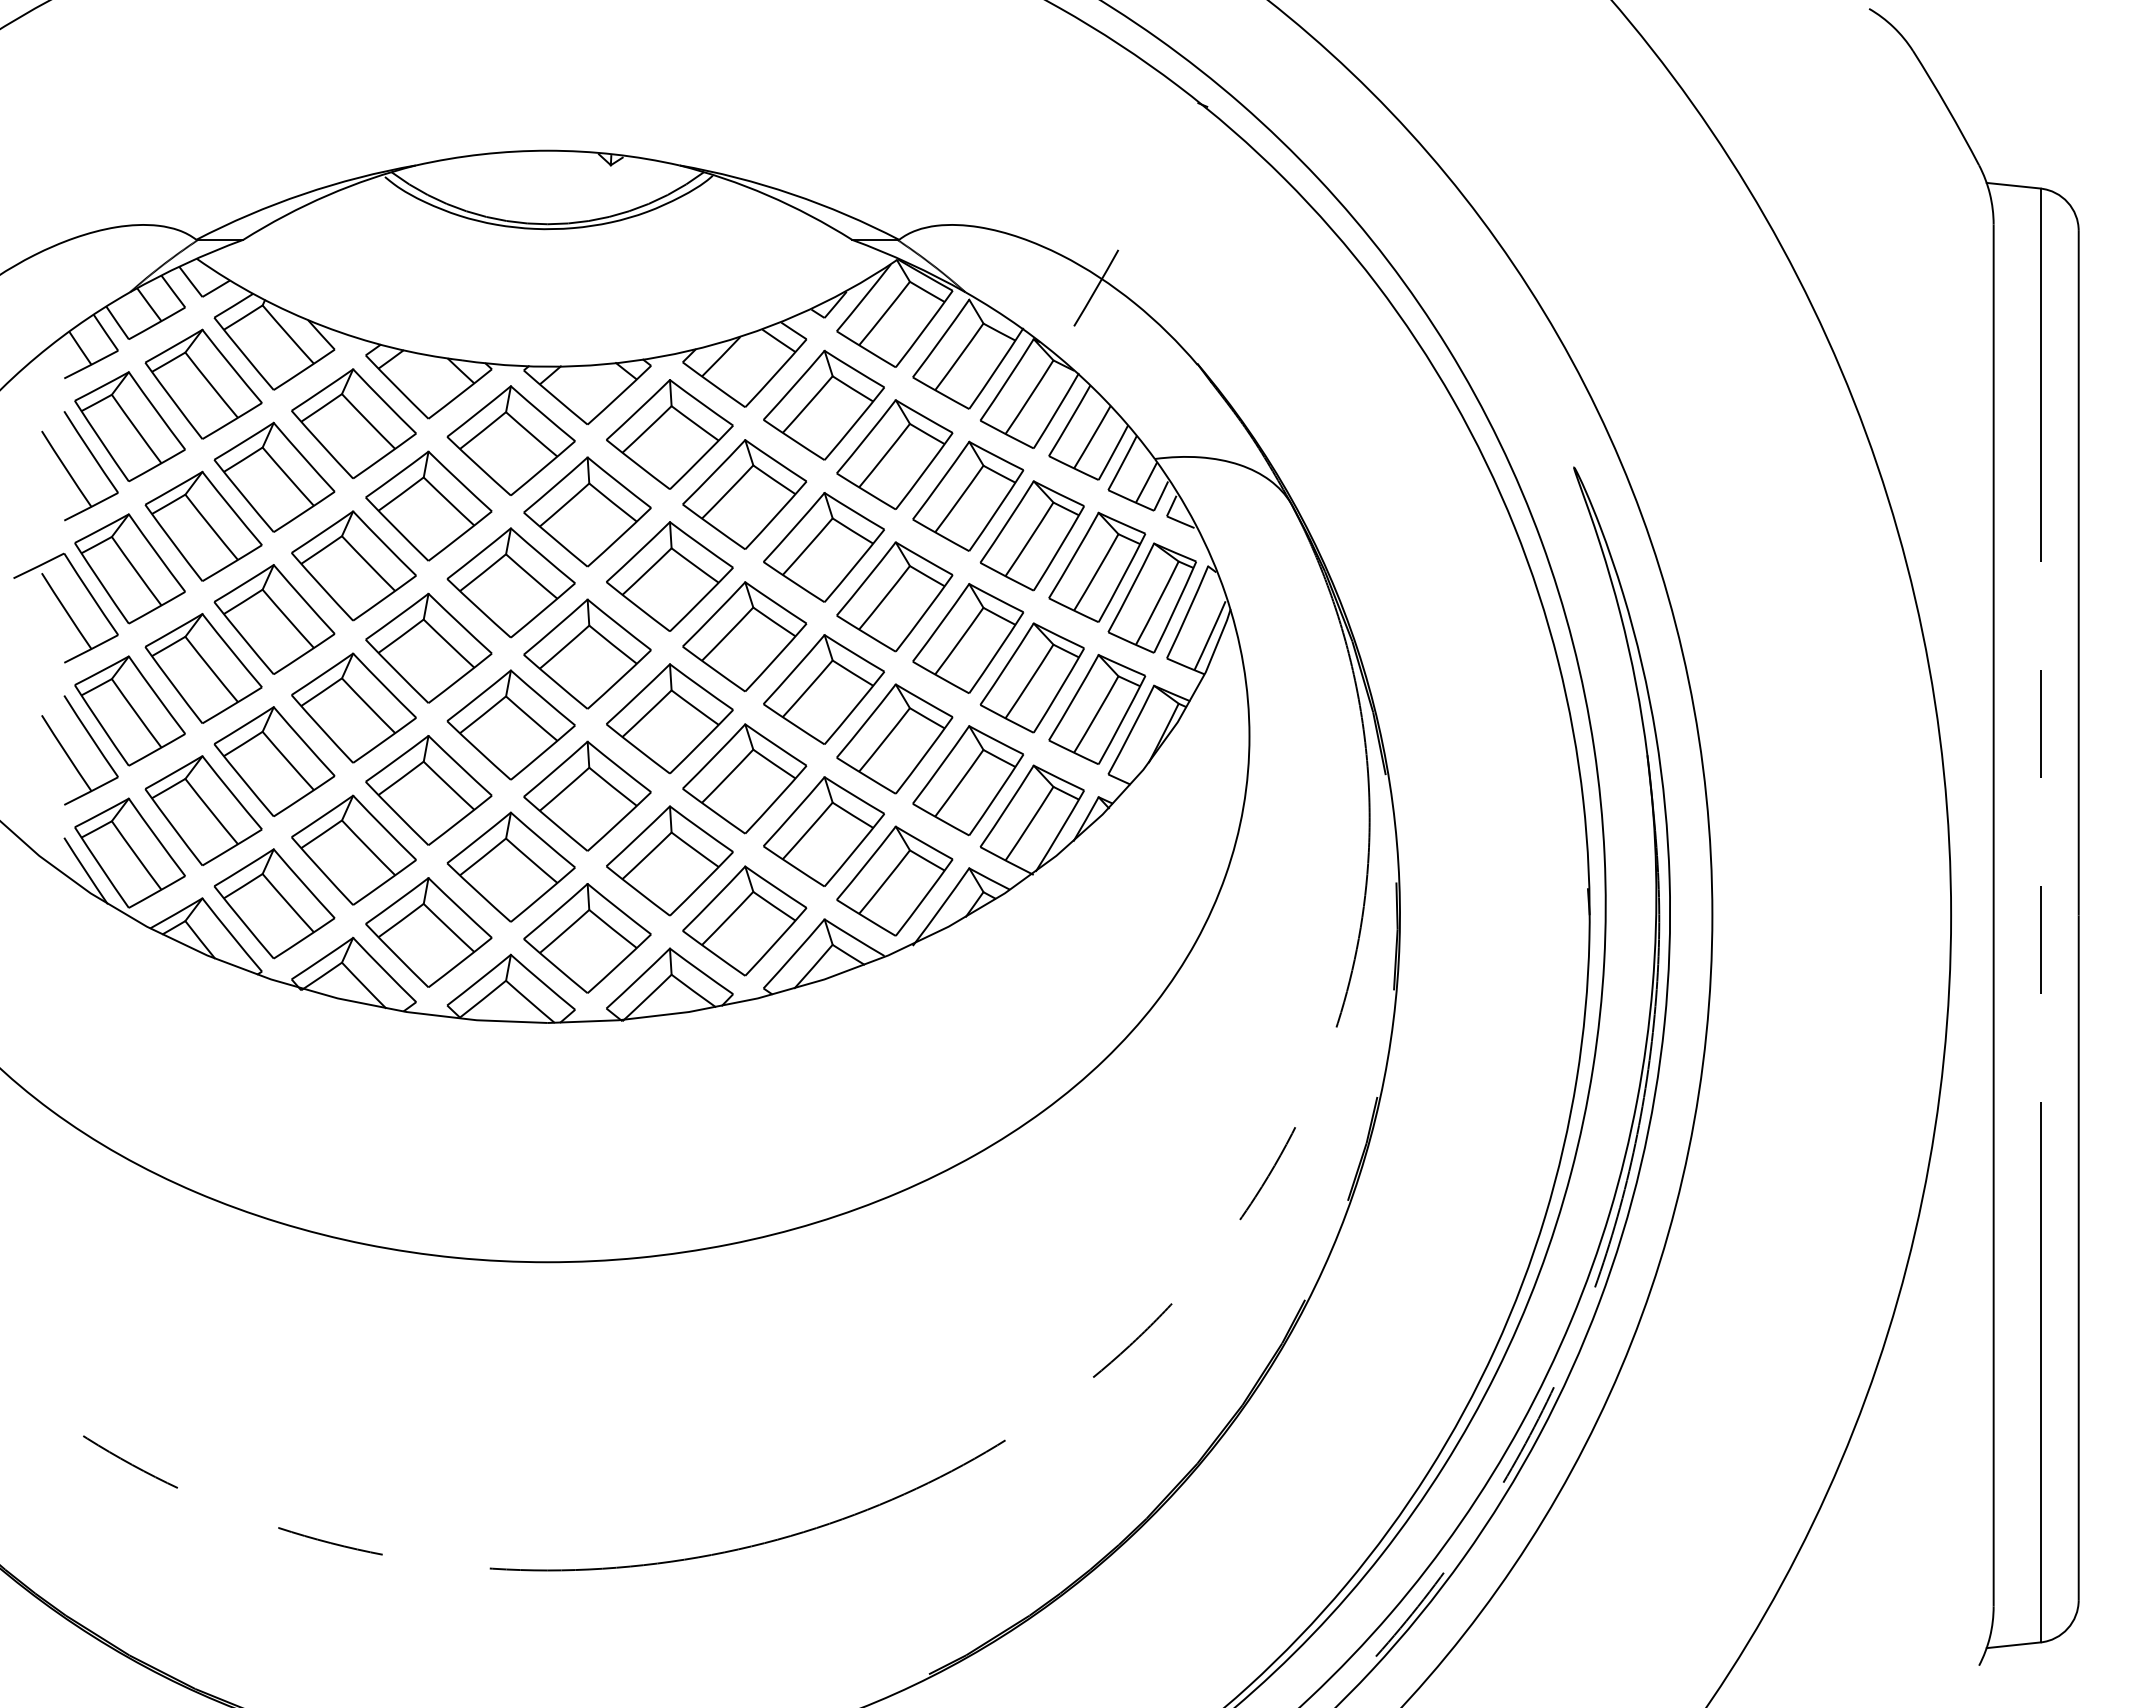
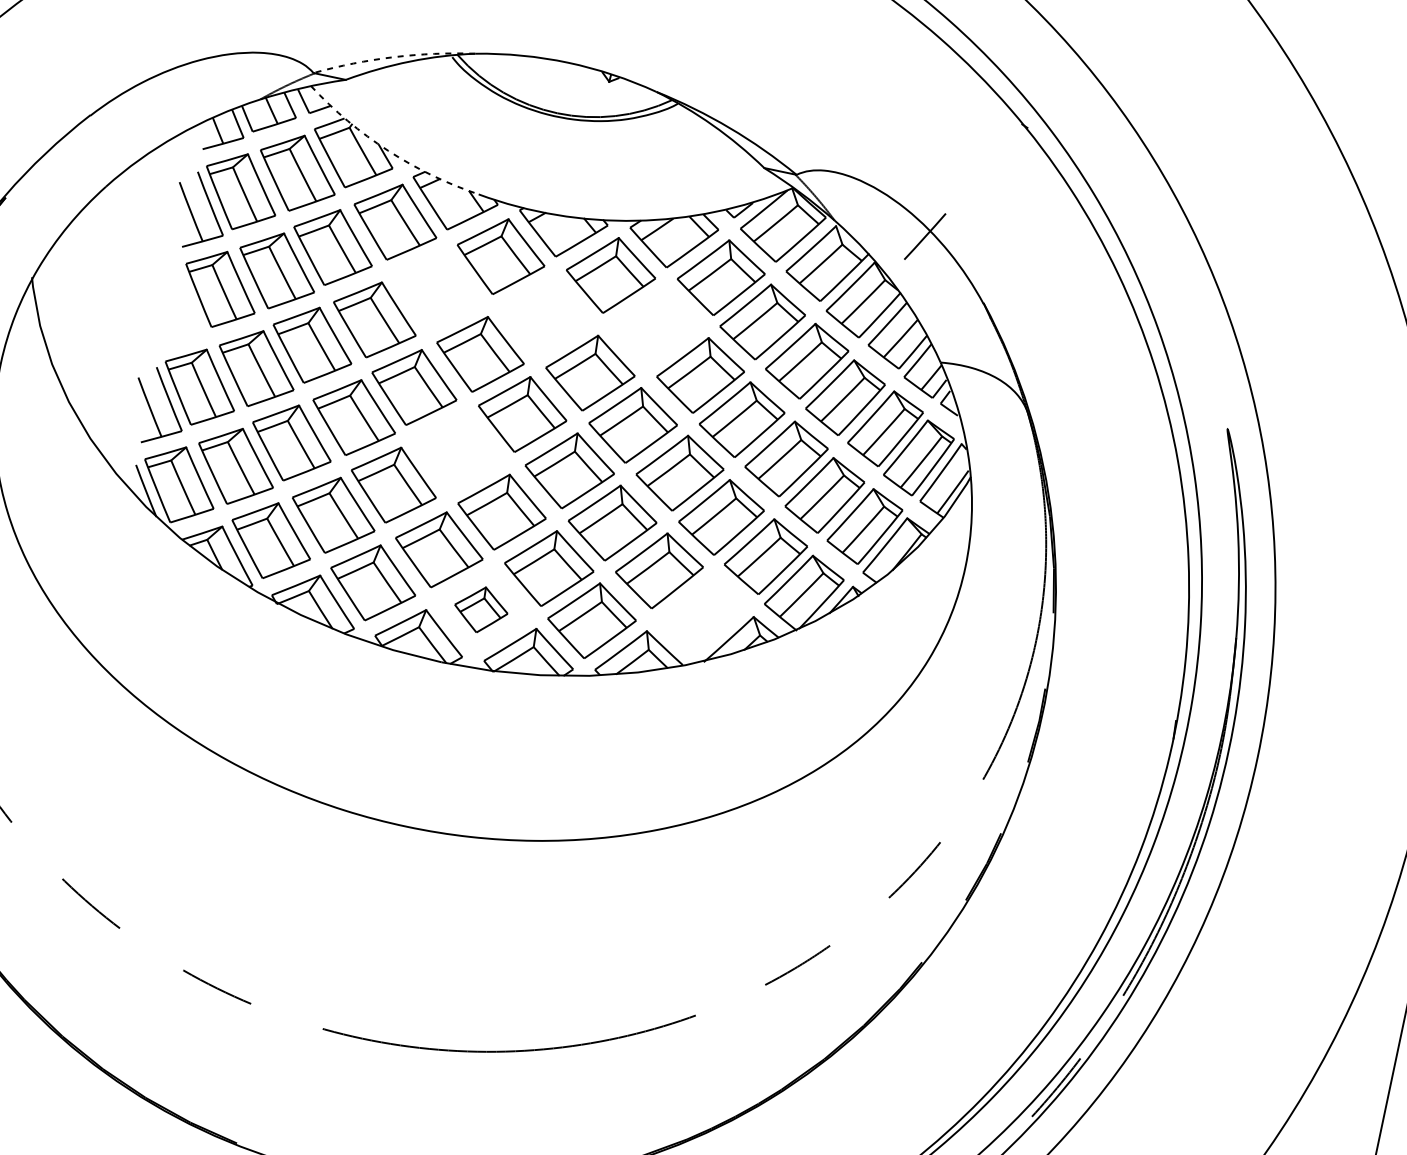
arc: (303, 194) -> (393, 57), solid -> dashed
arc: (323, 326) -> (388, 151), solid -> dashed
part: (744, 494) -> (653, 327), removed
part: (428, 505) -> (434, 289), removed
part: (587, 511) -> (543, 316), removed
part: (65, 607) -> (170, 306), removed
part: (510, 724) -> (459, 451), removed
part: (894, 880) -> (700, 614), removed
part: (587, 938) -> (481, 609), size x0.6

